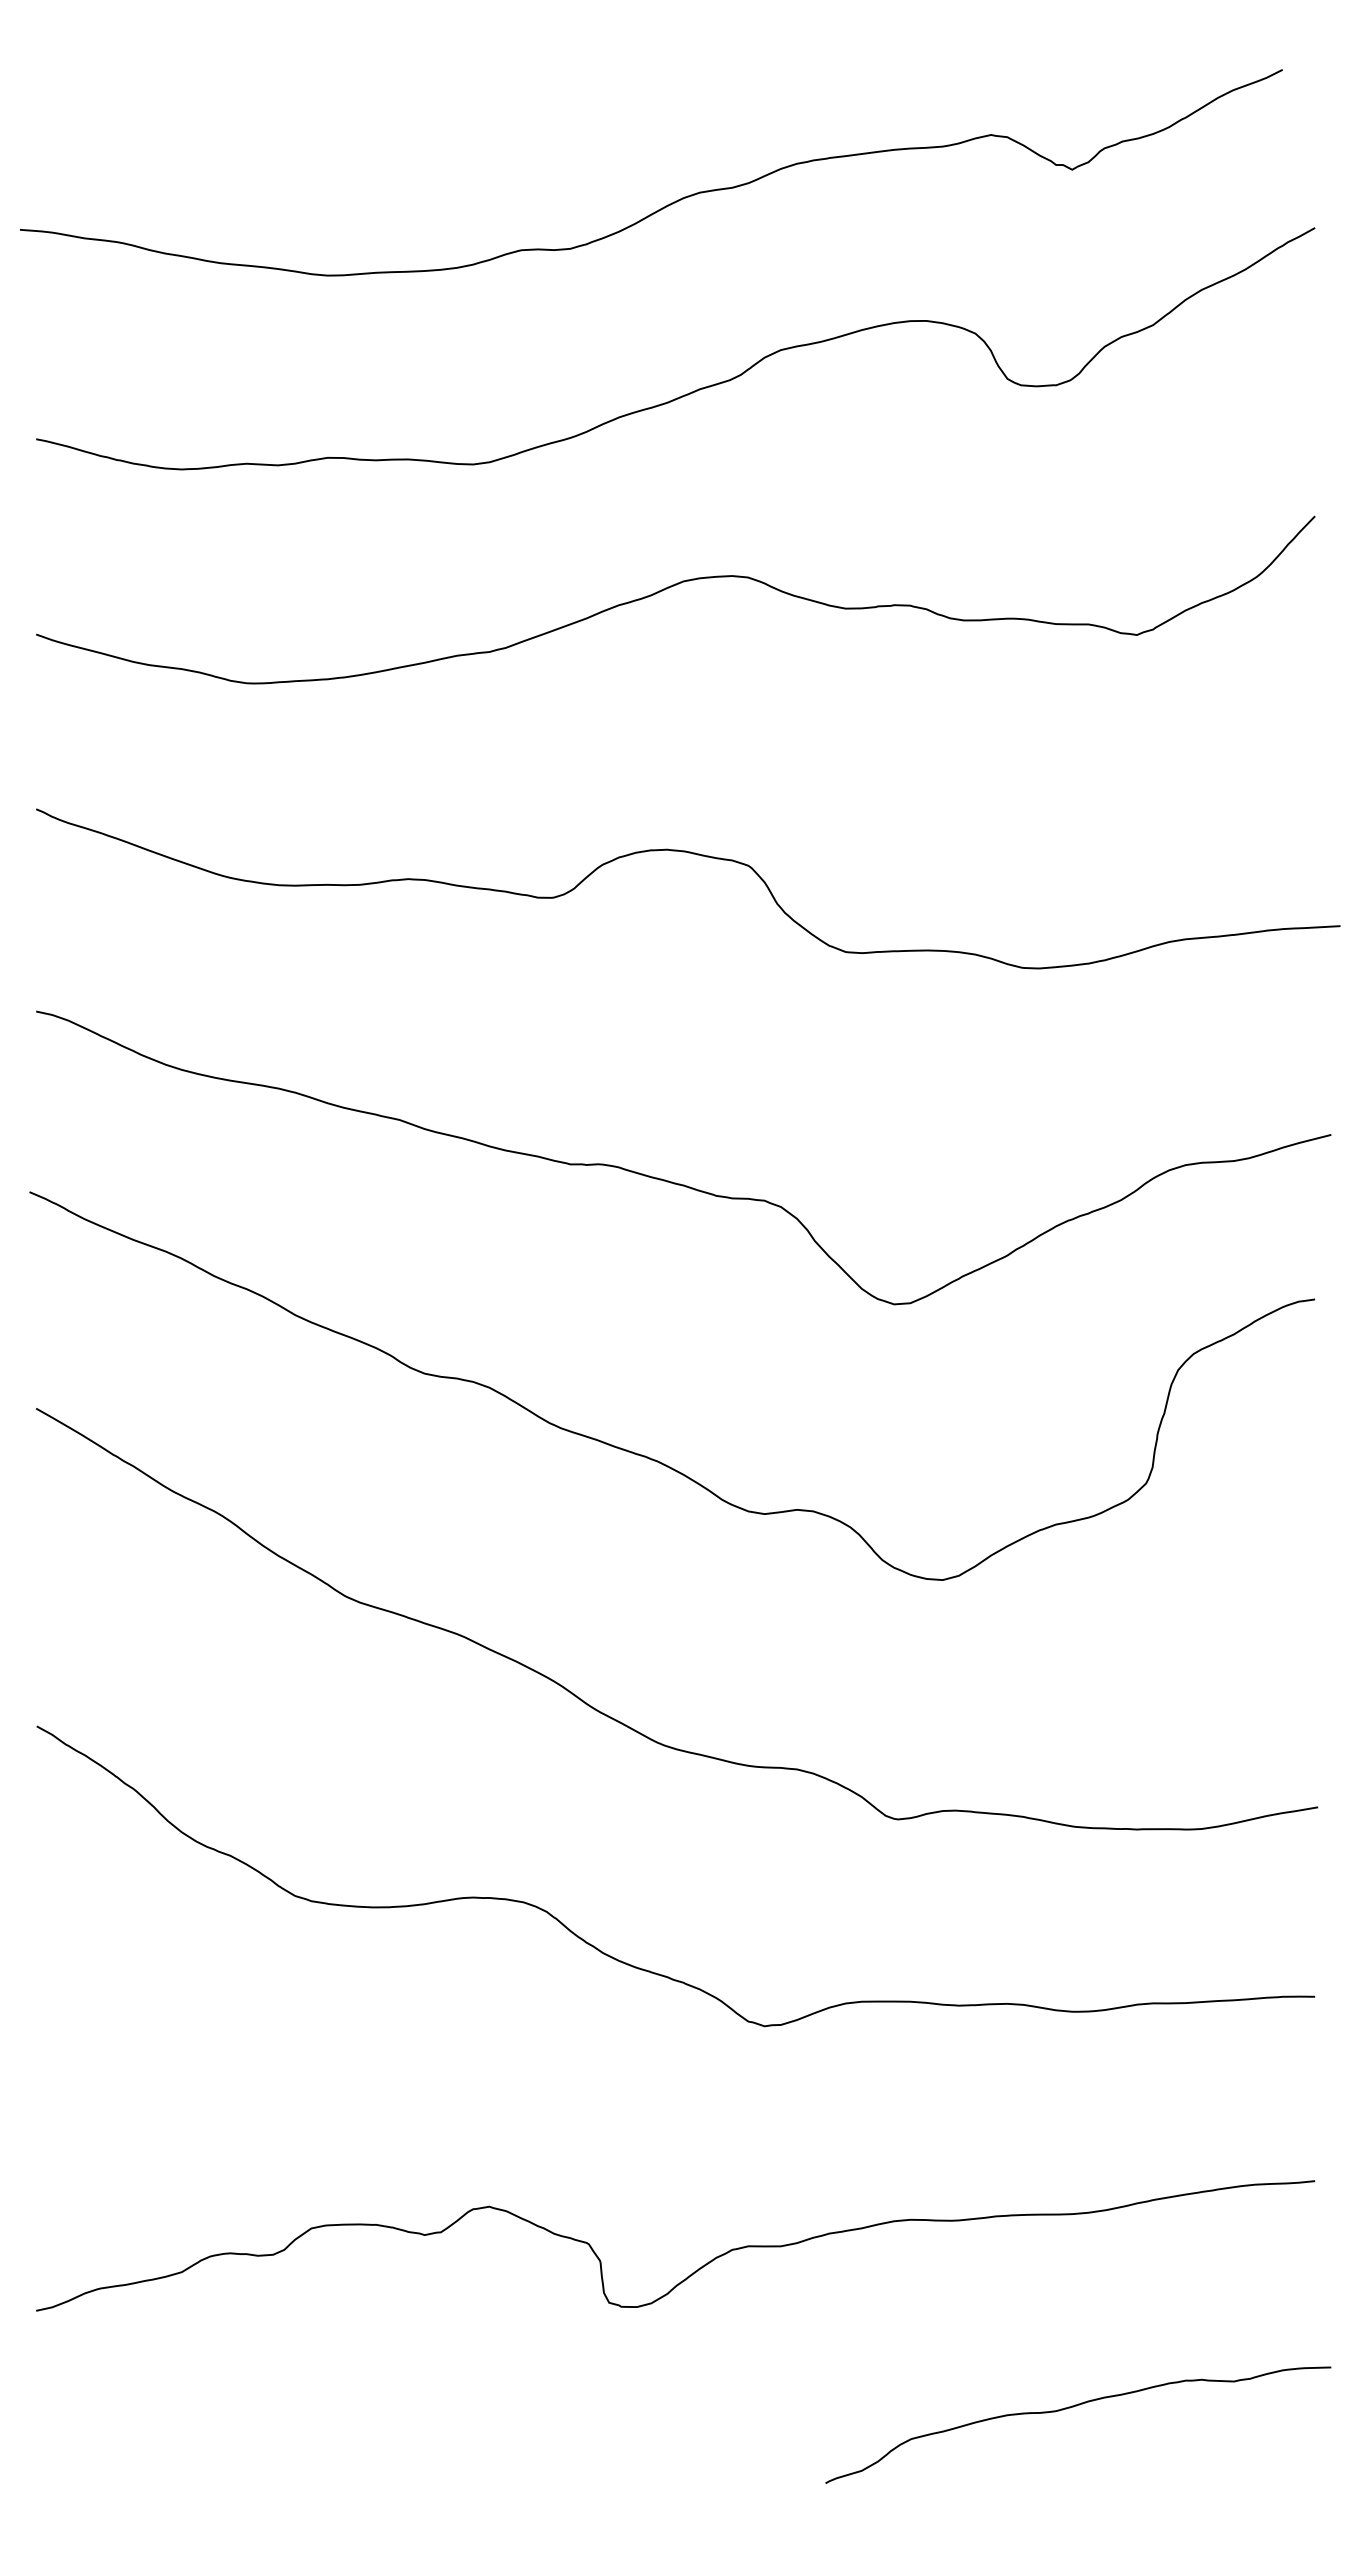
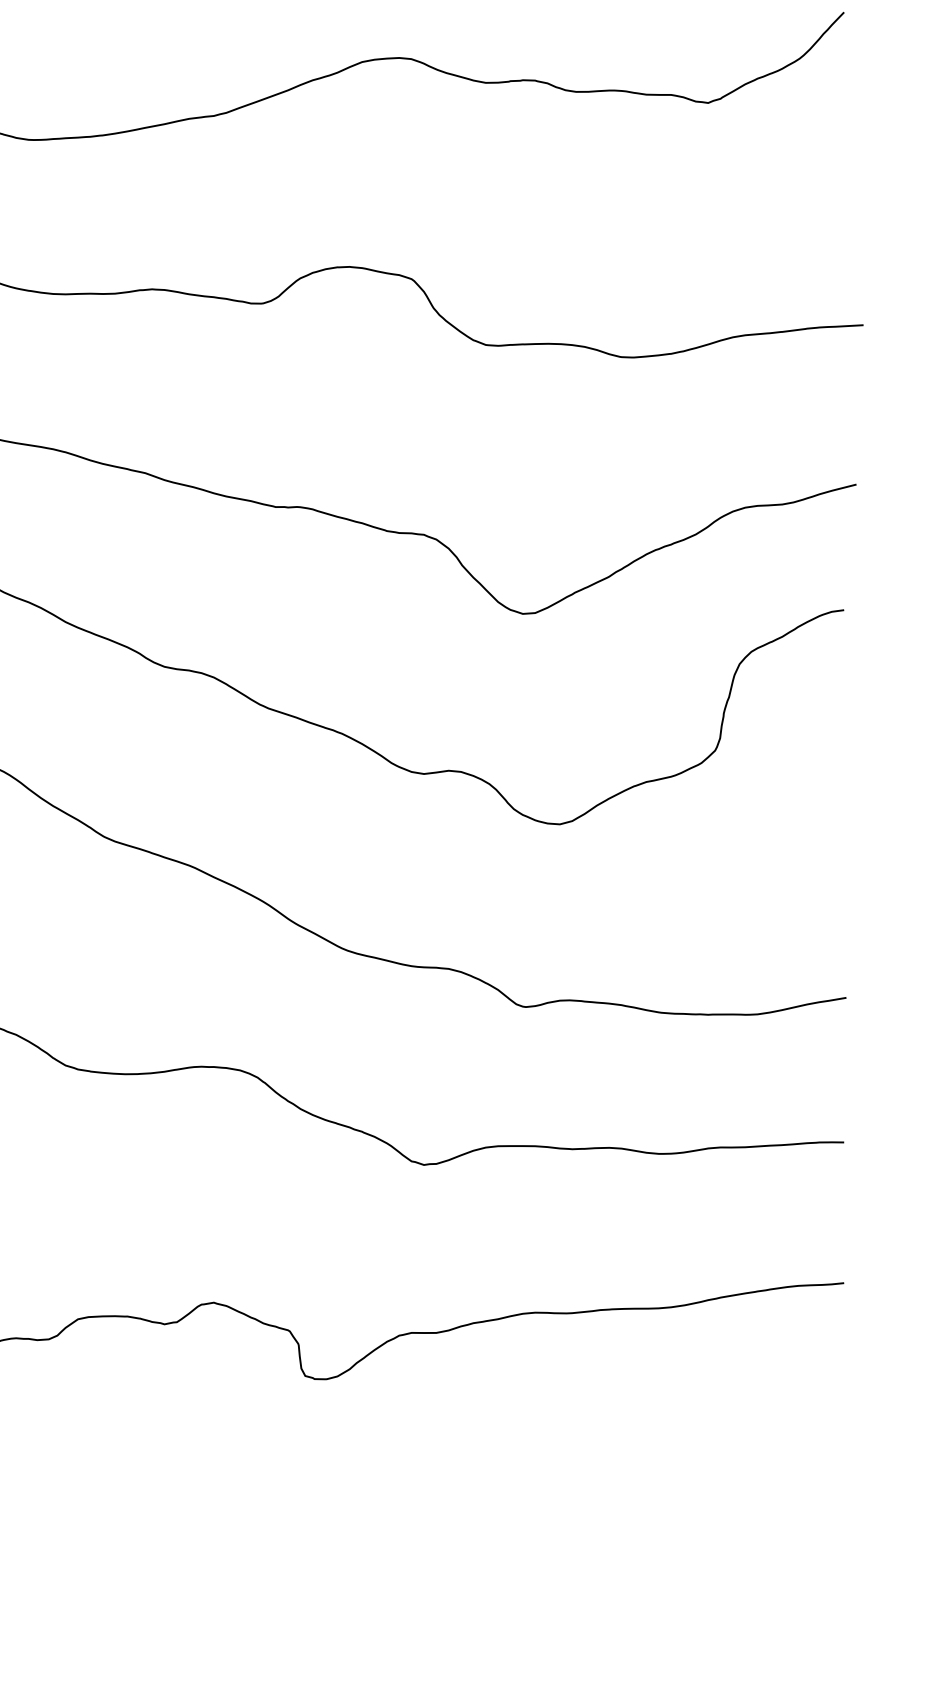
curve: (1073, 2407) -> (659, 1455), removed

